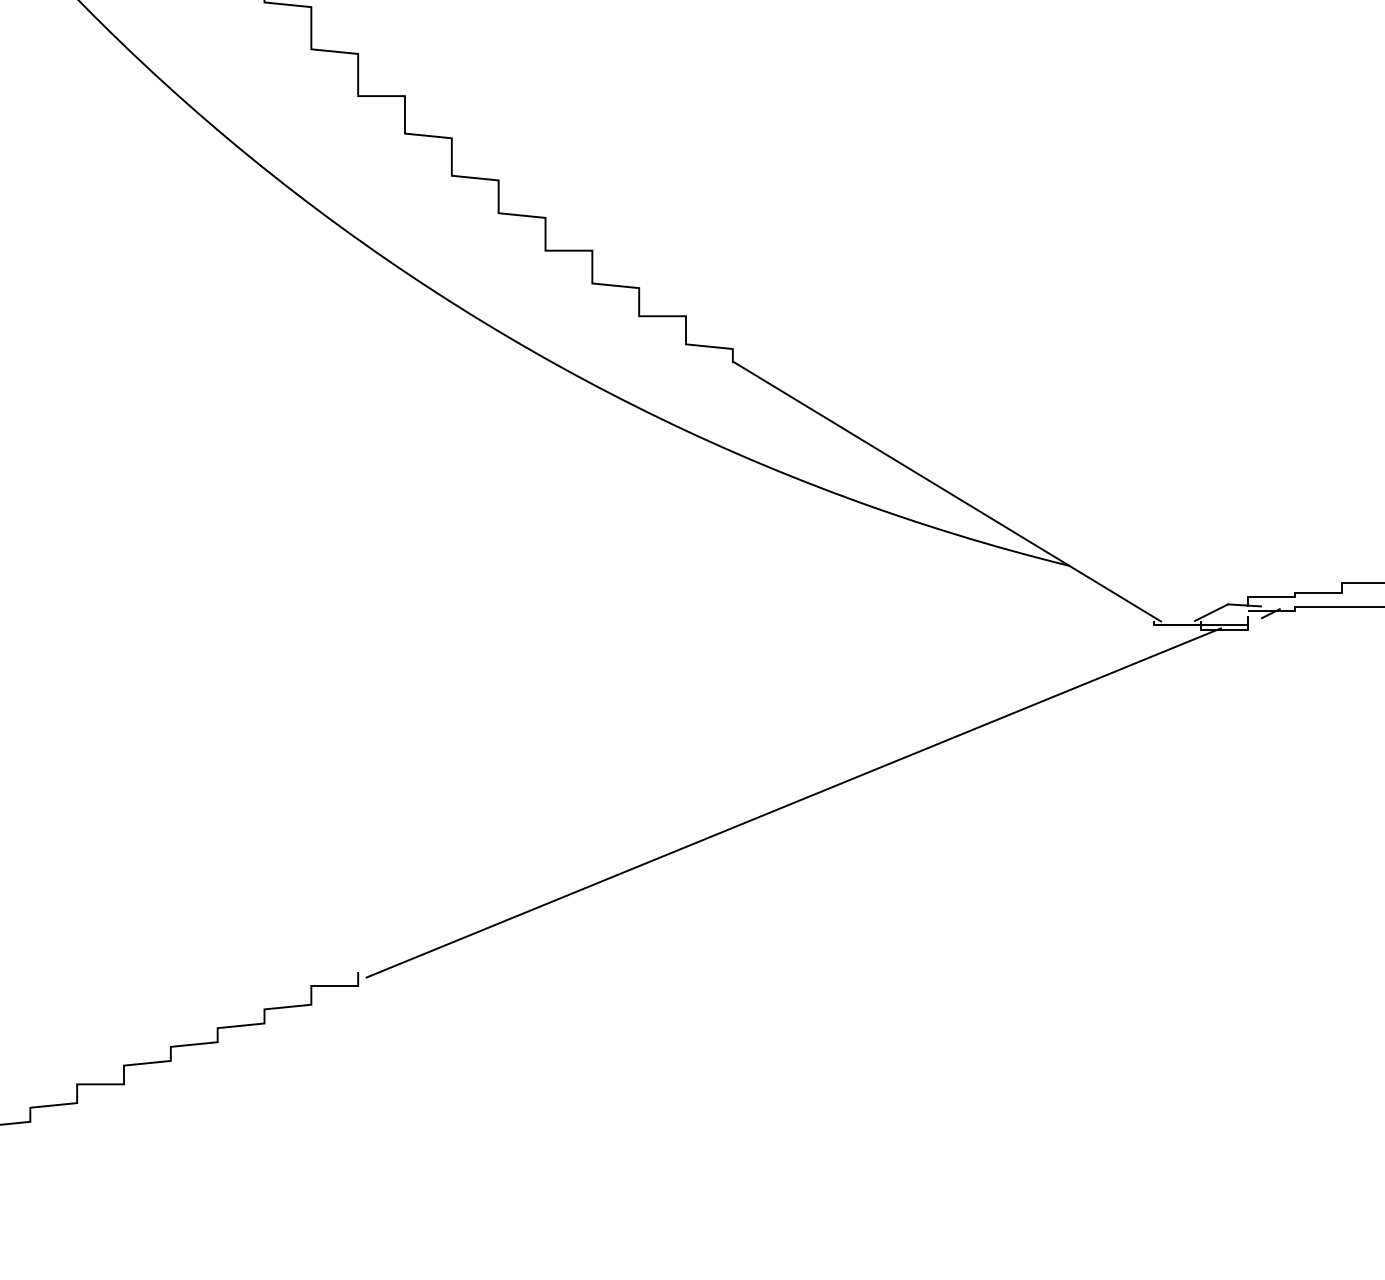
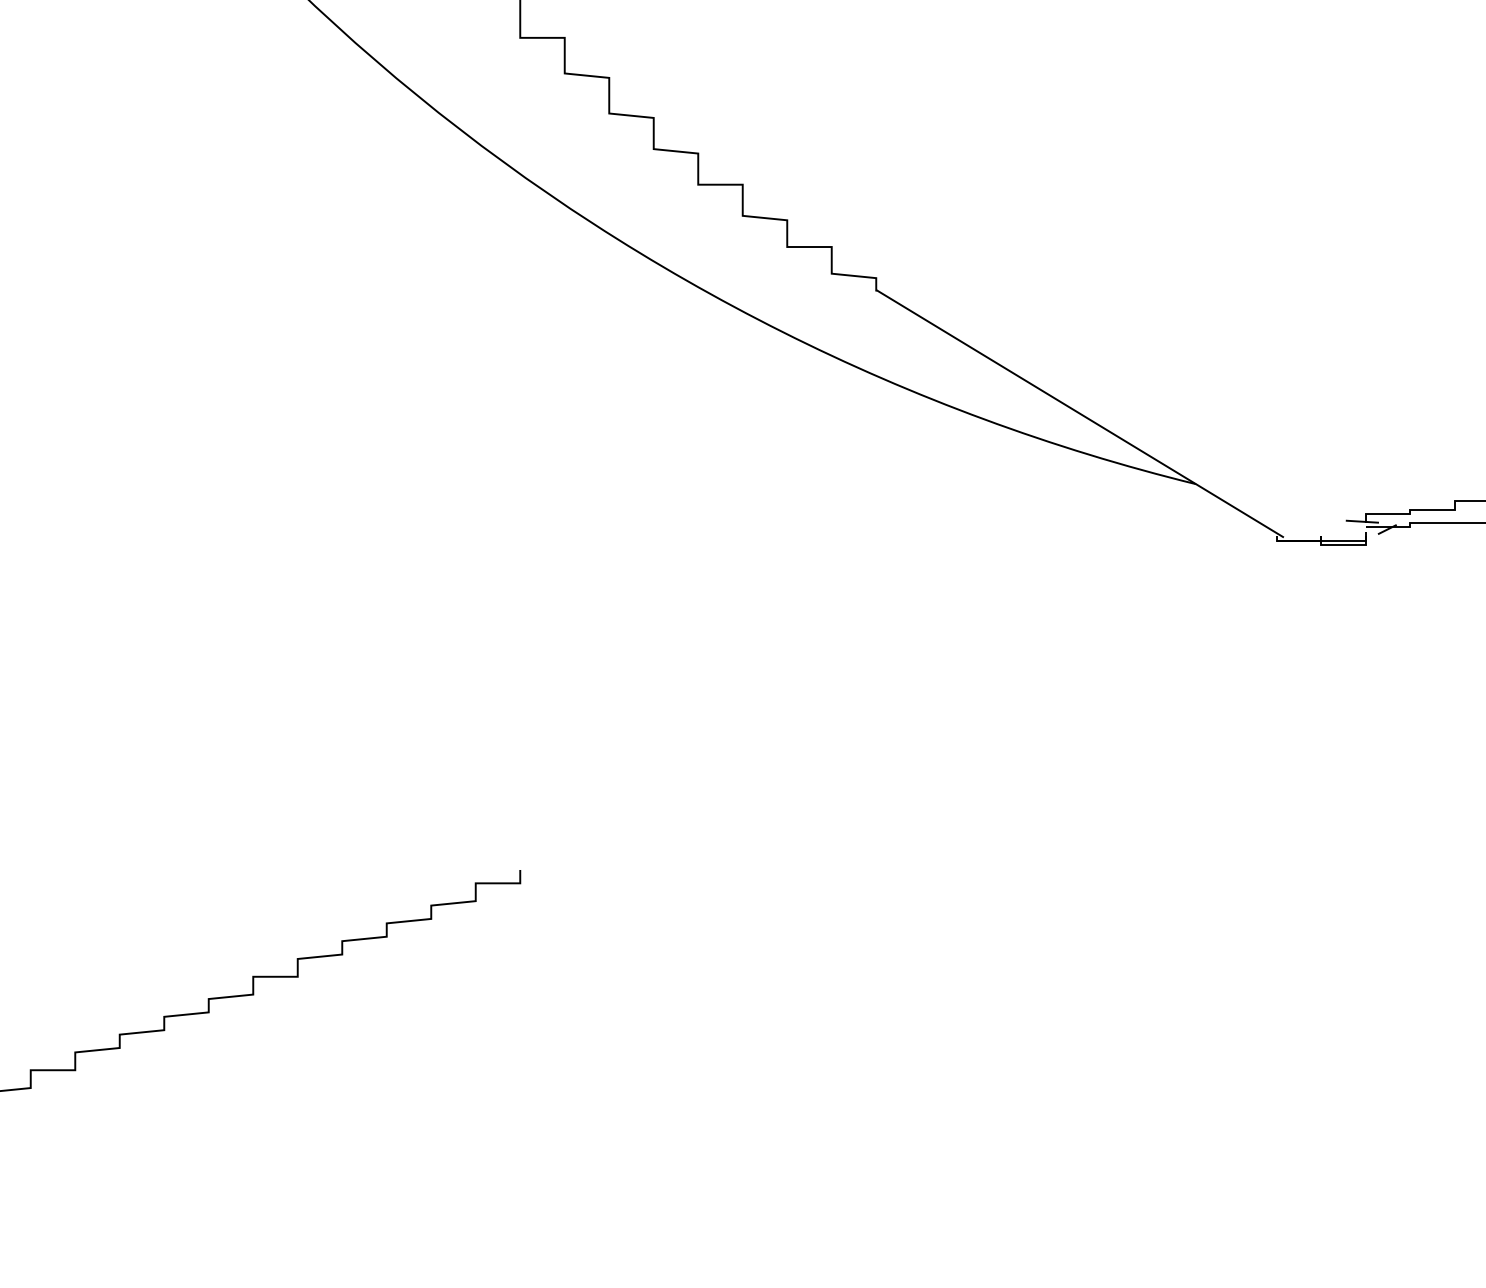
line: (1210, 612) -> (1330, 528), removed
line: (794, 803) -> (934, 709), removed

